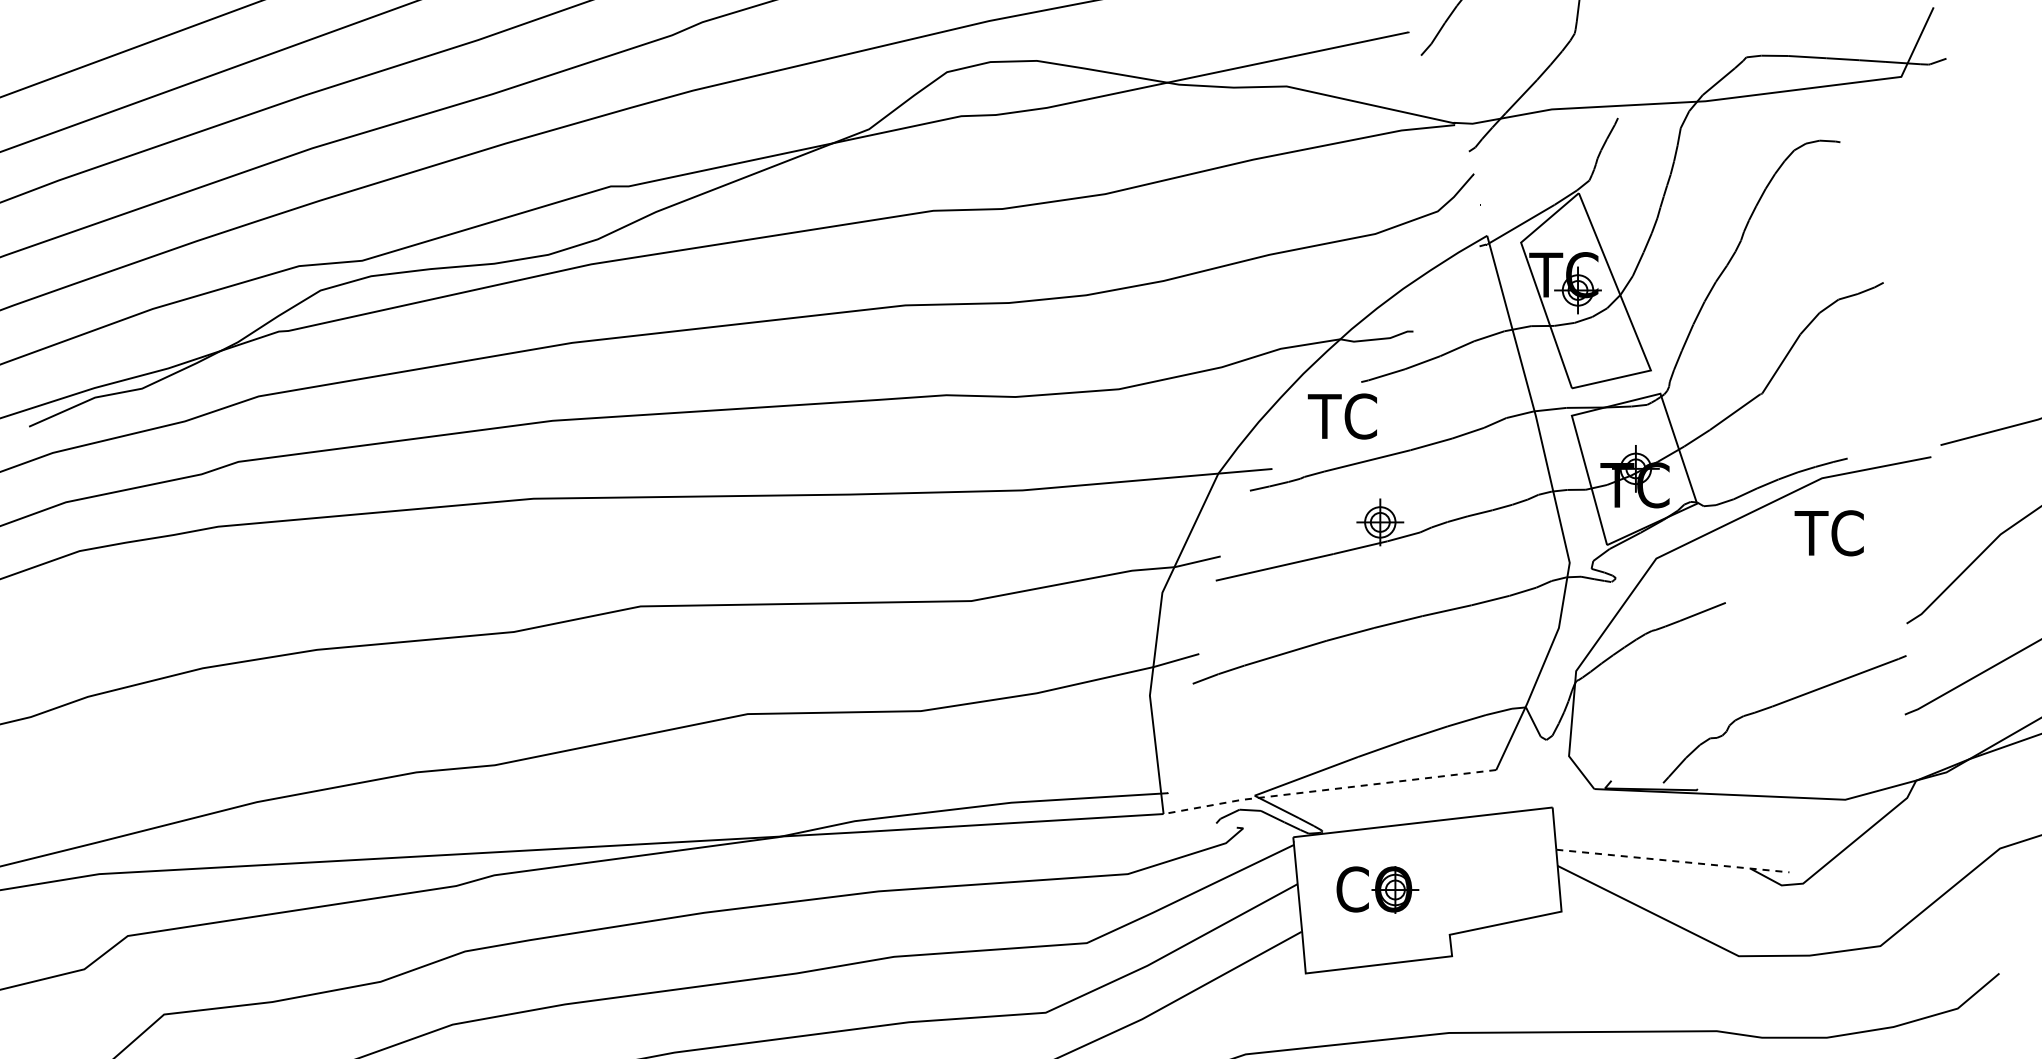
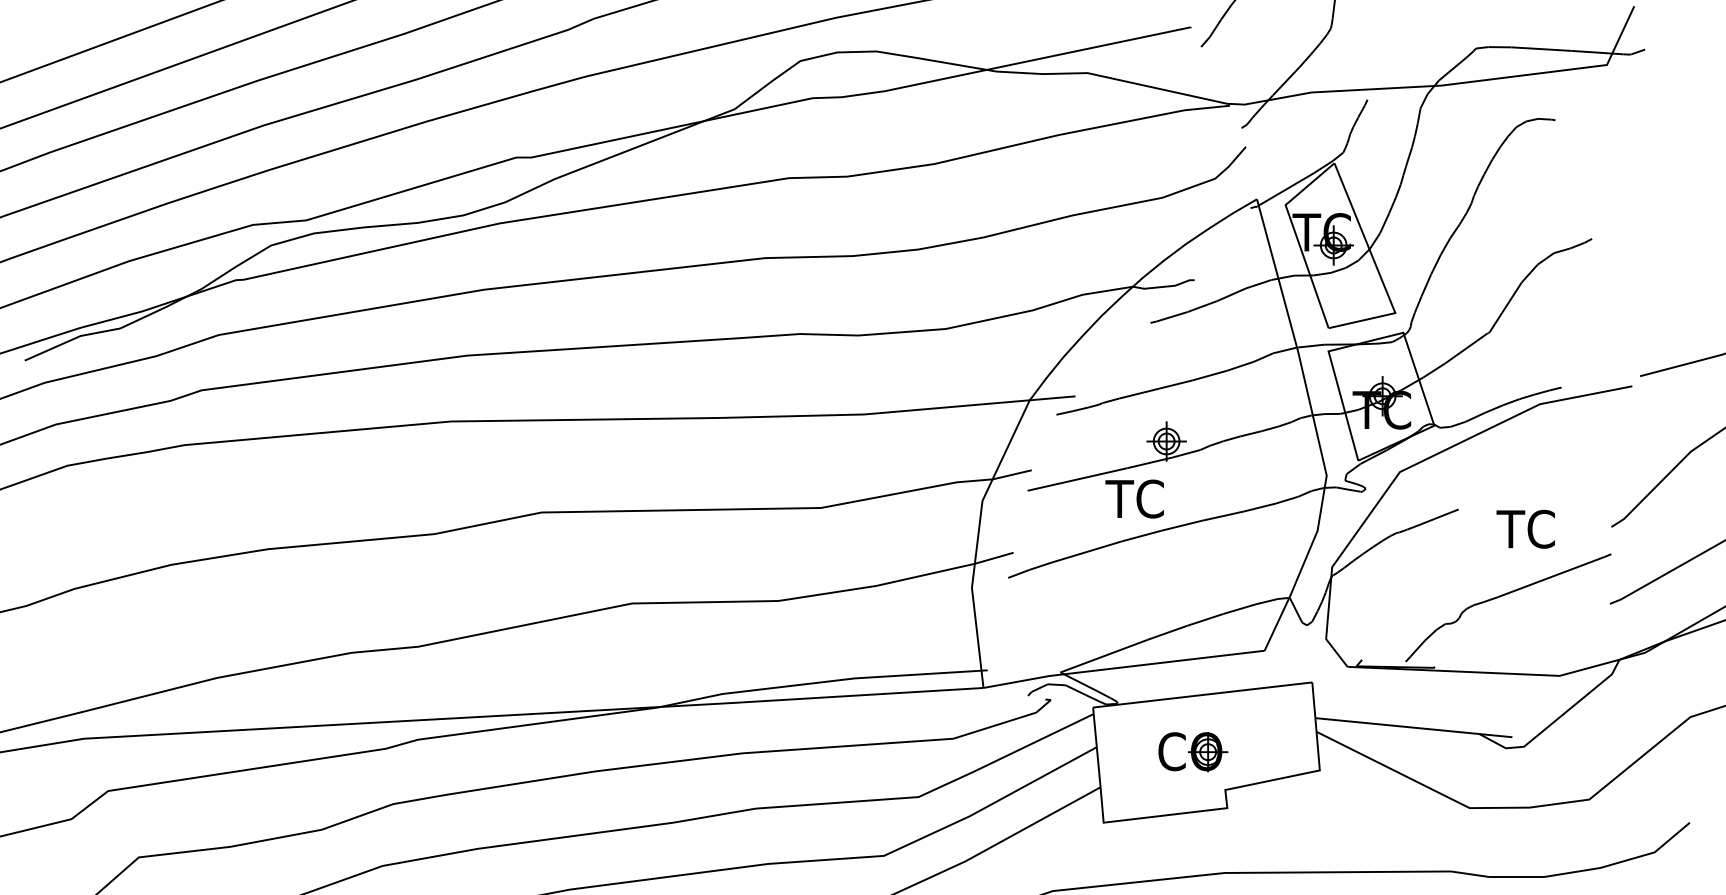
text: (1341, 416) -> (1133, 499), moved
text: (1828, 533) -> (1525, 529), moved
line: (1328, 789) -> (1122, 667), dashed -> solid
line: (1673, 861) -> (1414, 728), dashed -> solid
part: (1377, 889) -> (1193, 751), moved

